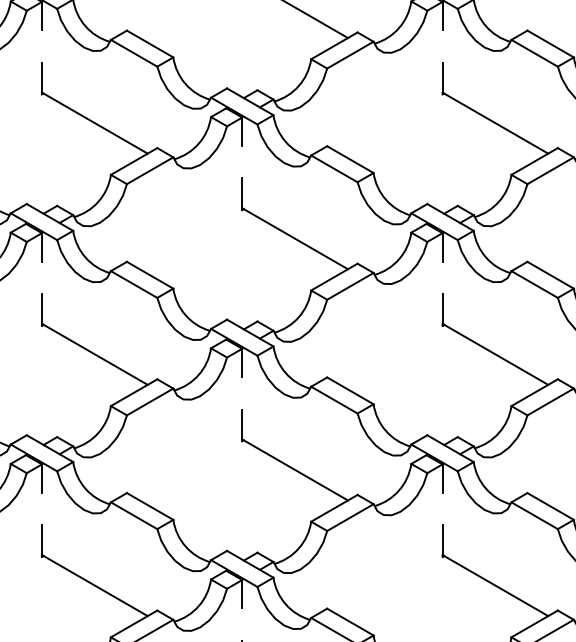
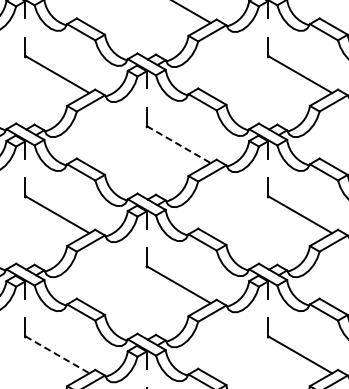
line: (294, 238) -> (178, 144), solid -> dashed
line: (94, 585) -> (57, 354), solid -> dashed

